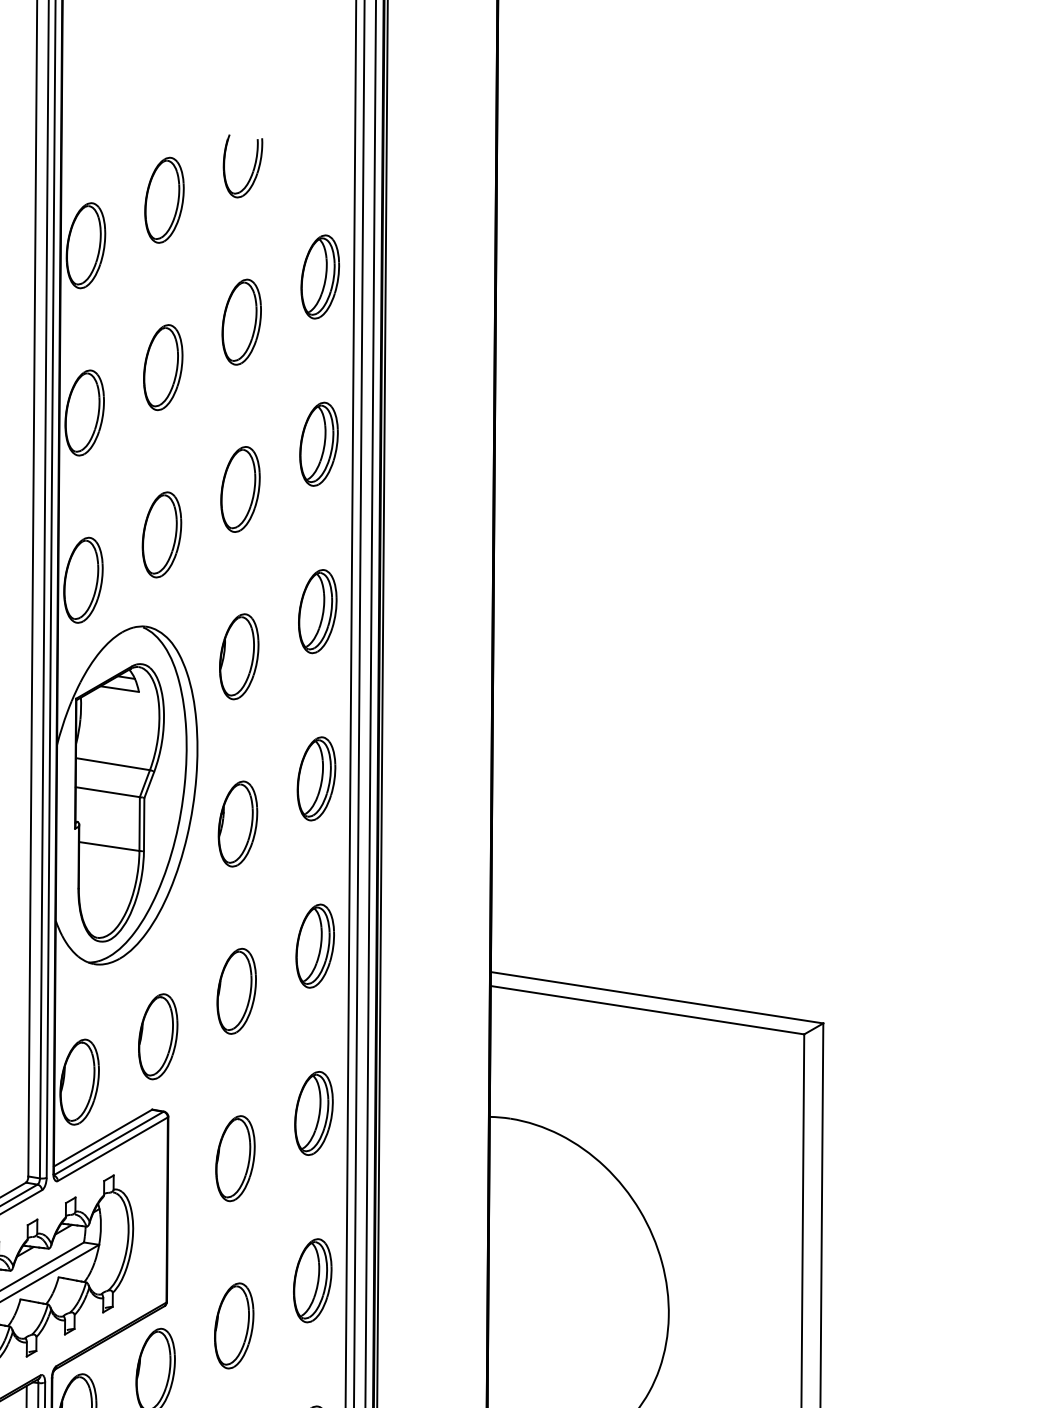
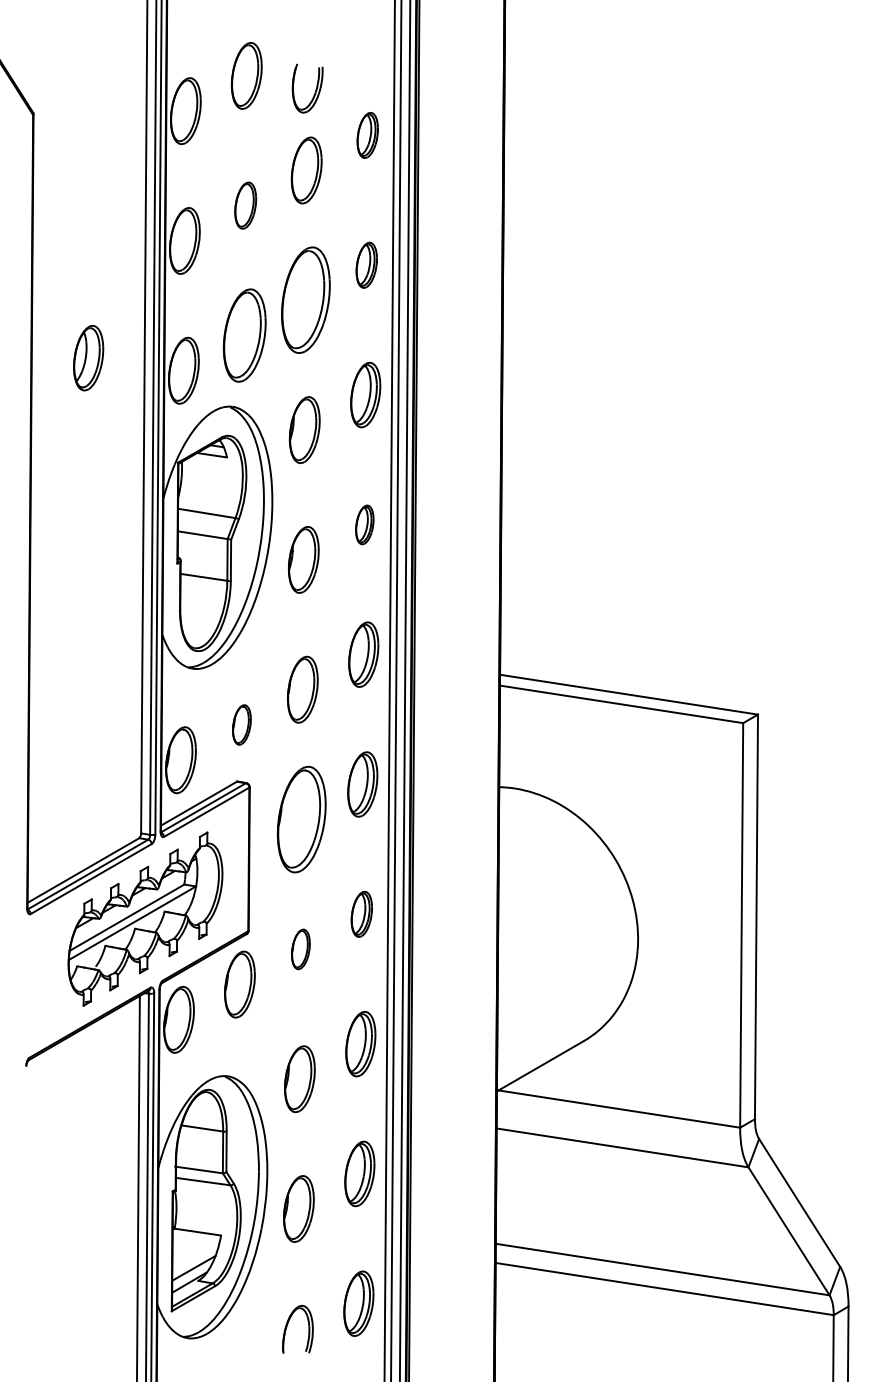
part: (253, 167) -> (315, 89), moved
part: (320, 277) -> (367, 135), size x0.7
part: (162, 367) -> (245, 205), size x0.7
part: (318, 444) -> (366, 265), size x0.7
part: (240, 489) -> (305, 300), size x1.6
part: (161, 534) -> (244, 335), size x1.4
part: (316, 778) -> (364, 524), size x0.6
part: (157, 1036) -> (241, 724), size x0.6
part: (235, 1158) -> (301, 819), size x1.6
part: (312, 1280) -> (361, 914), size x0.7
part: (233, 1326) -> (300, 949), size x0.6

